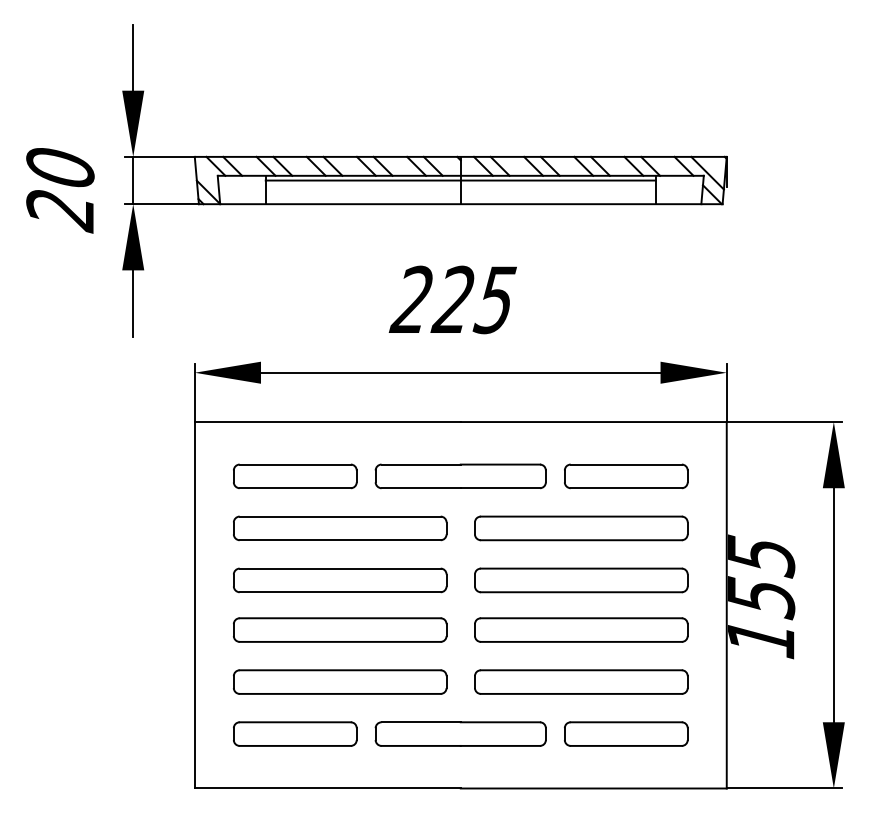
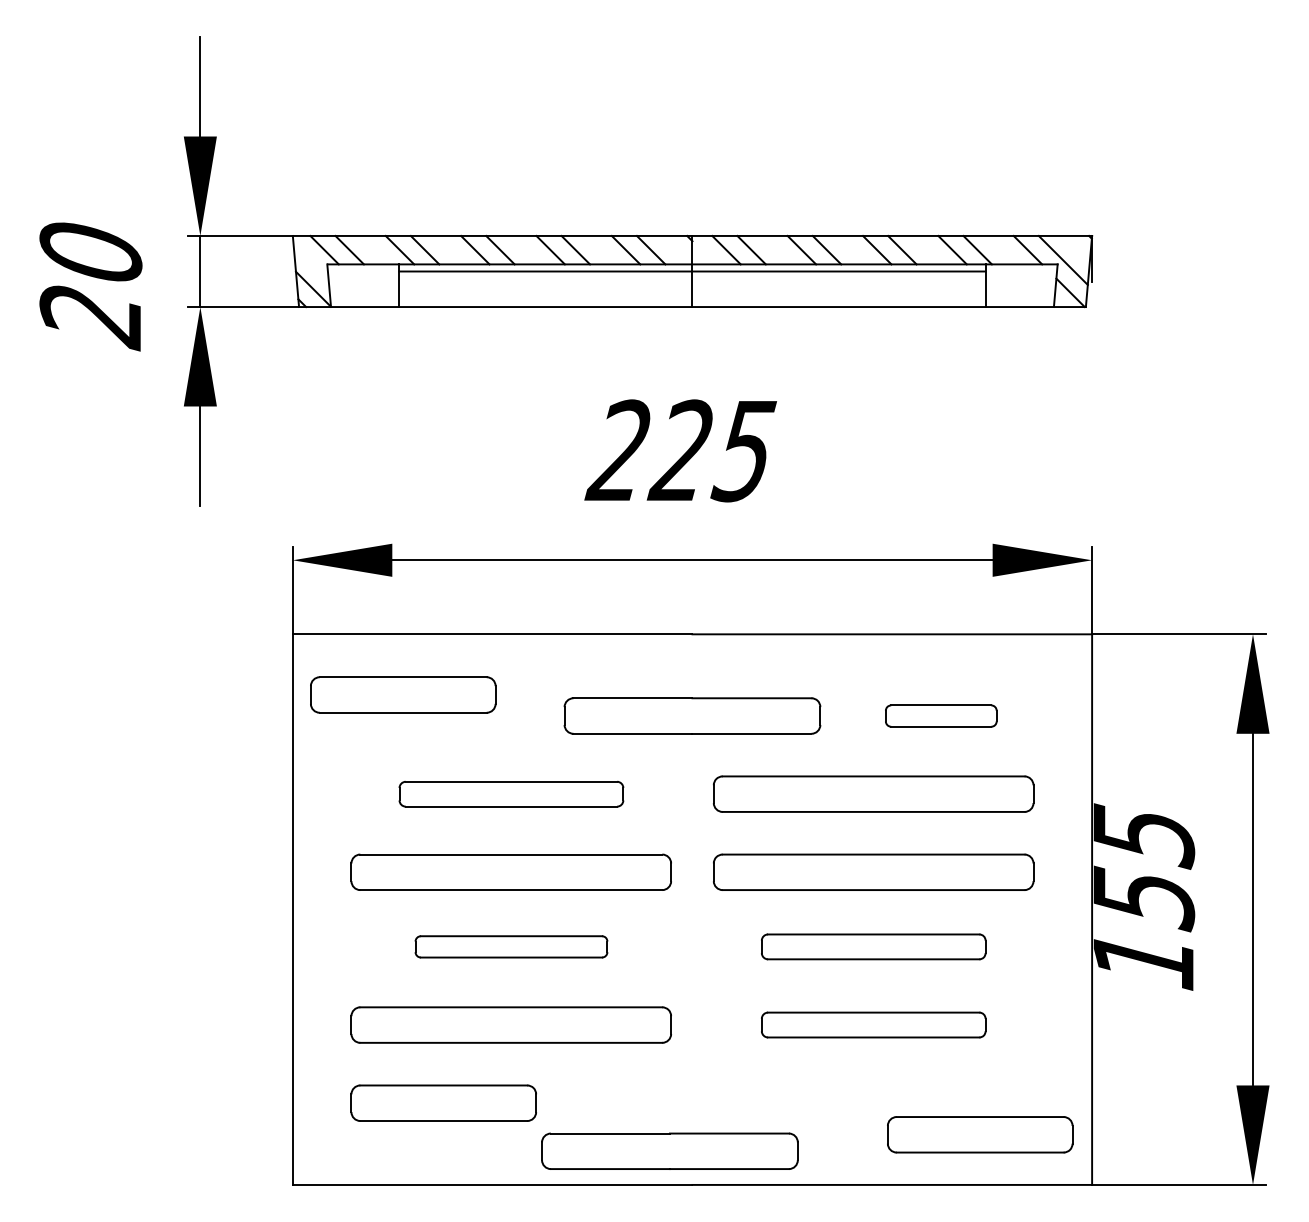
part: (295, 476) -> (403, 695), moved
part: (626, 476) -> (941, 716), size x0.6
part: (340, 528) -> (511, 794), size x0.7
part: (340, 629) -> (511, 946), size x0.6
part: (581, 629) -> (873, 946), size x0.7
part: (581, 681) -> (873, 1024), size x0.7
part: (460, 733) -> (669, 1150), moved
part: (626, 733) -> (980, 1133), moved

